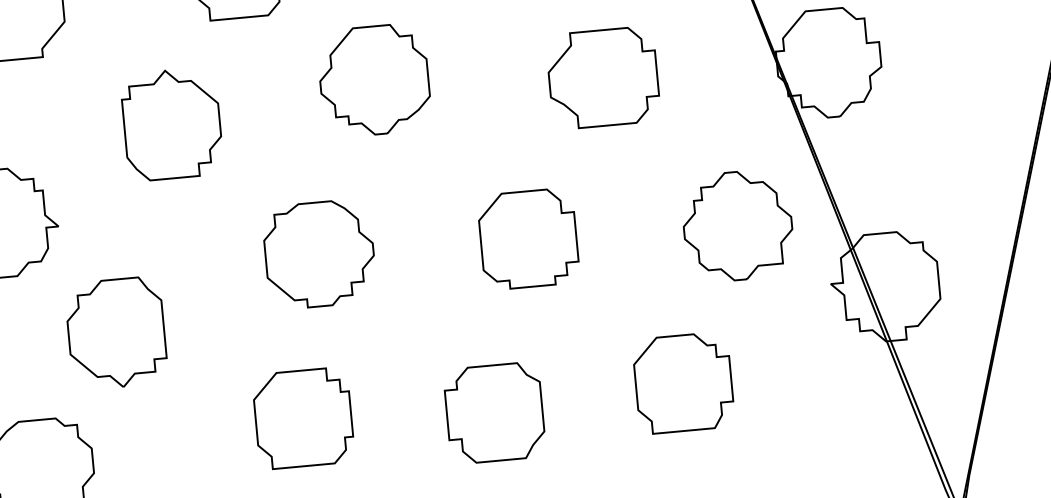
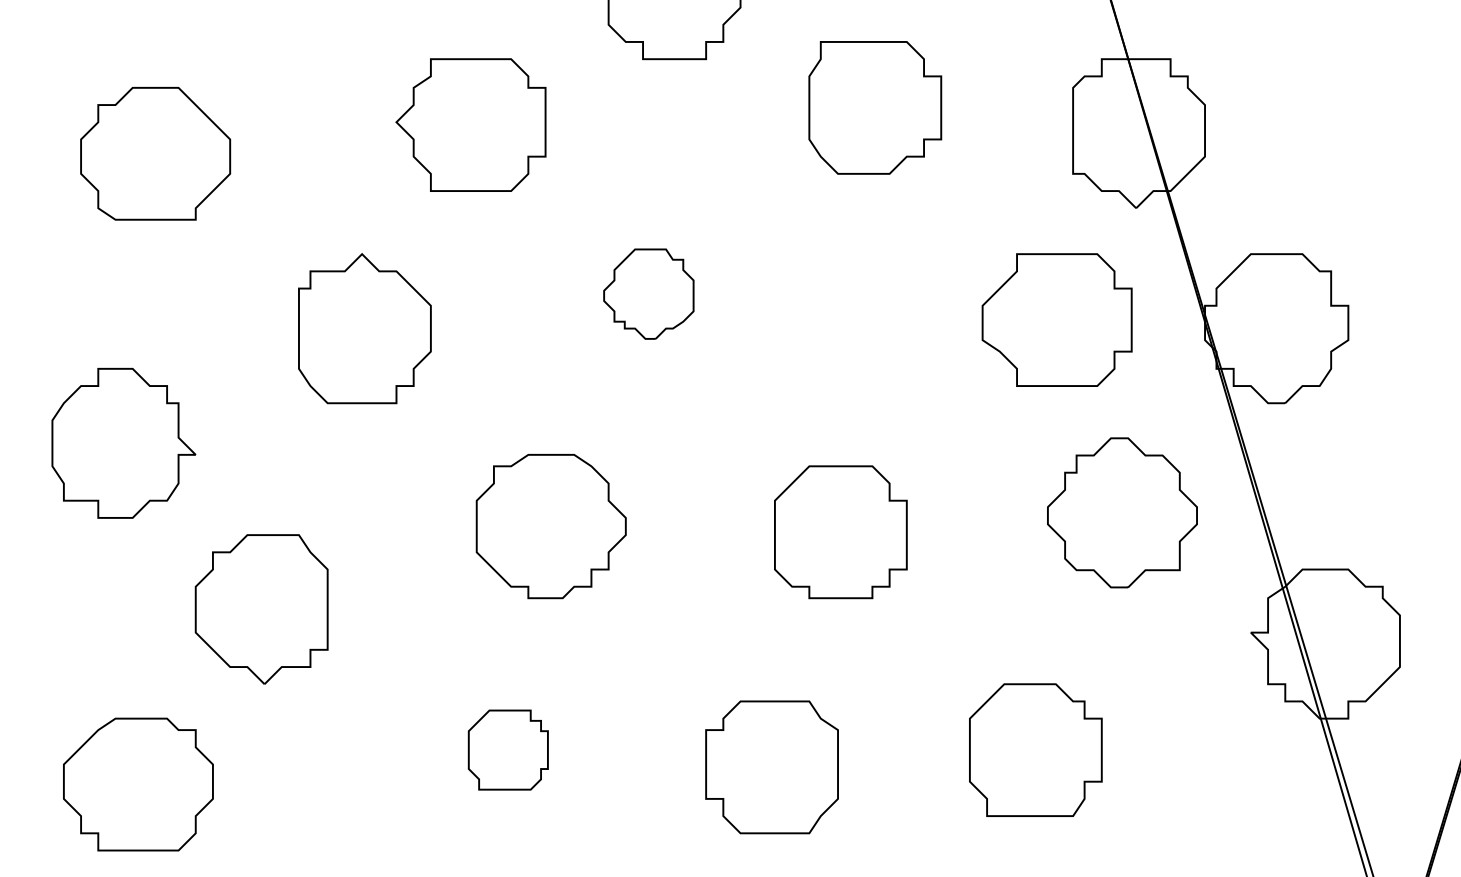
part: (602, 77) -> (1056, 319), moved
part: (374, 79) -> (648, 293), size x0.6
part: (737, 225) -> (1122, 512), moved
part: (303, 417) -> (508, 749), size x0.6

